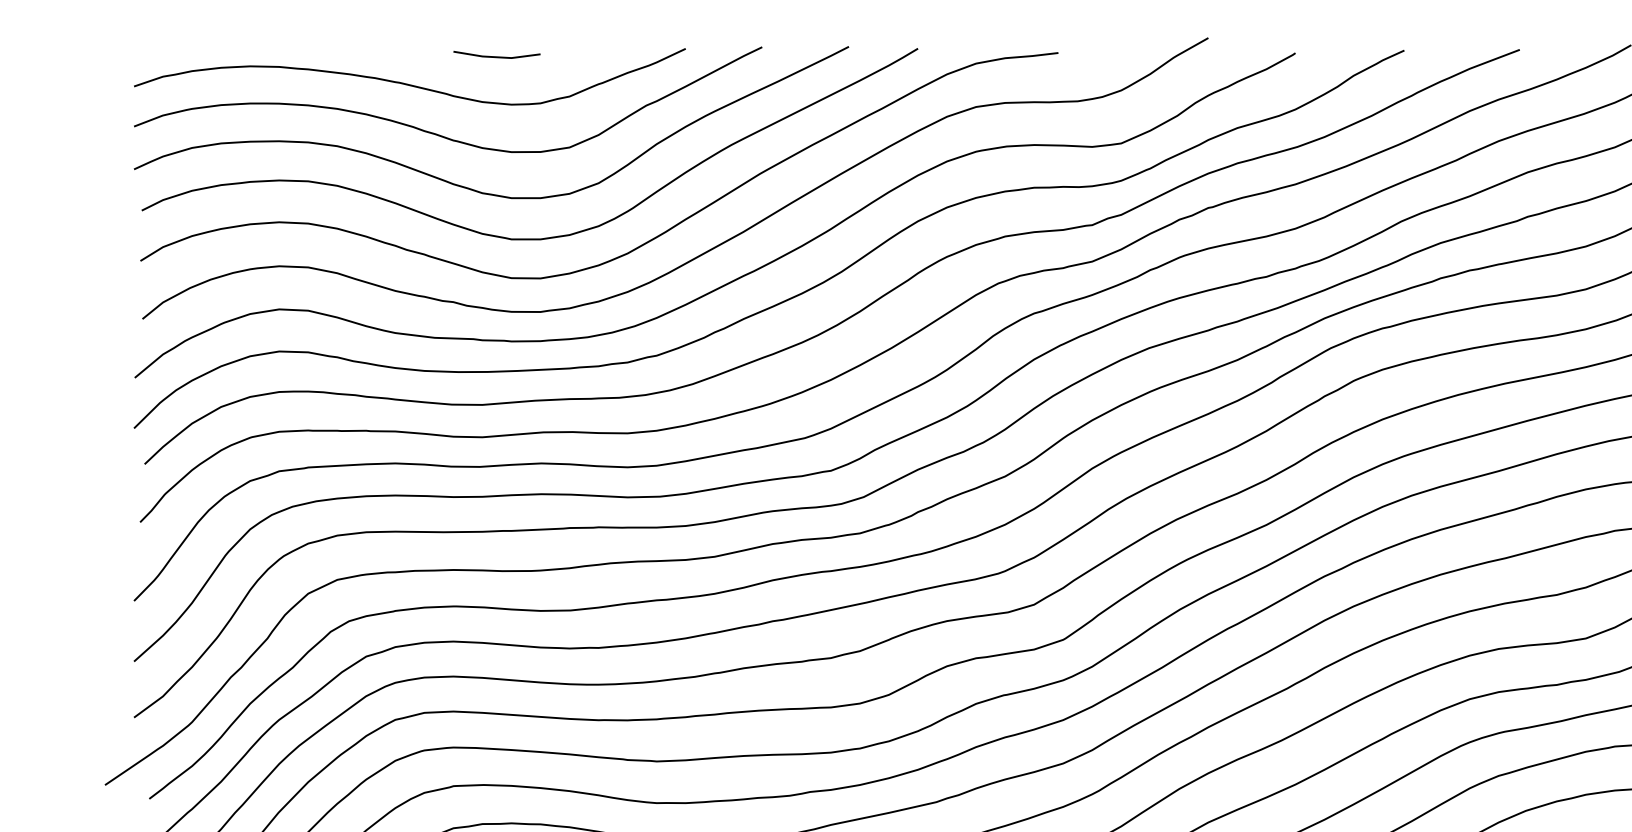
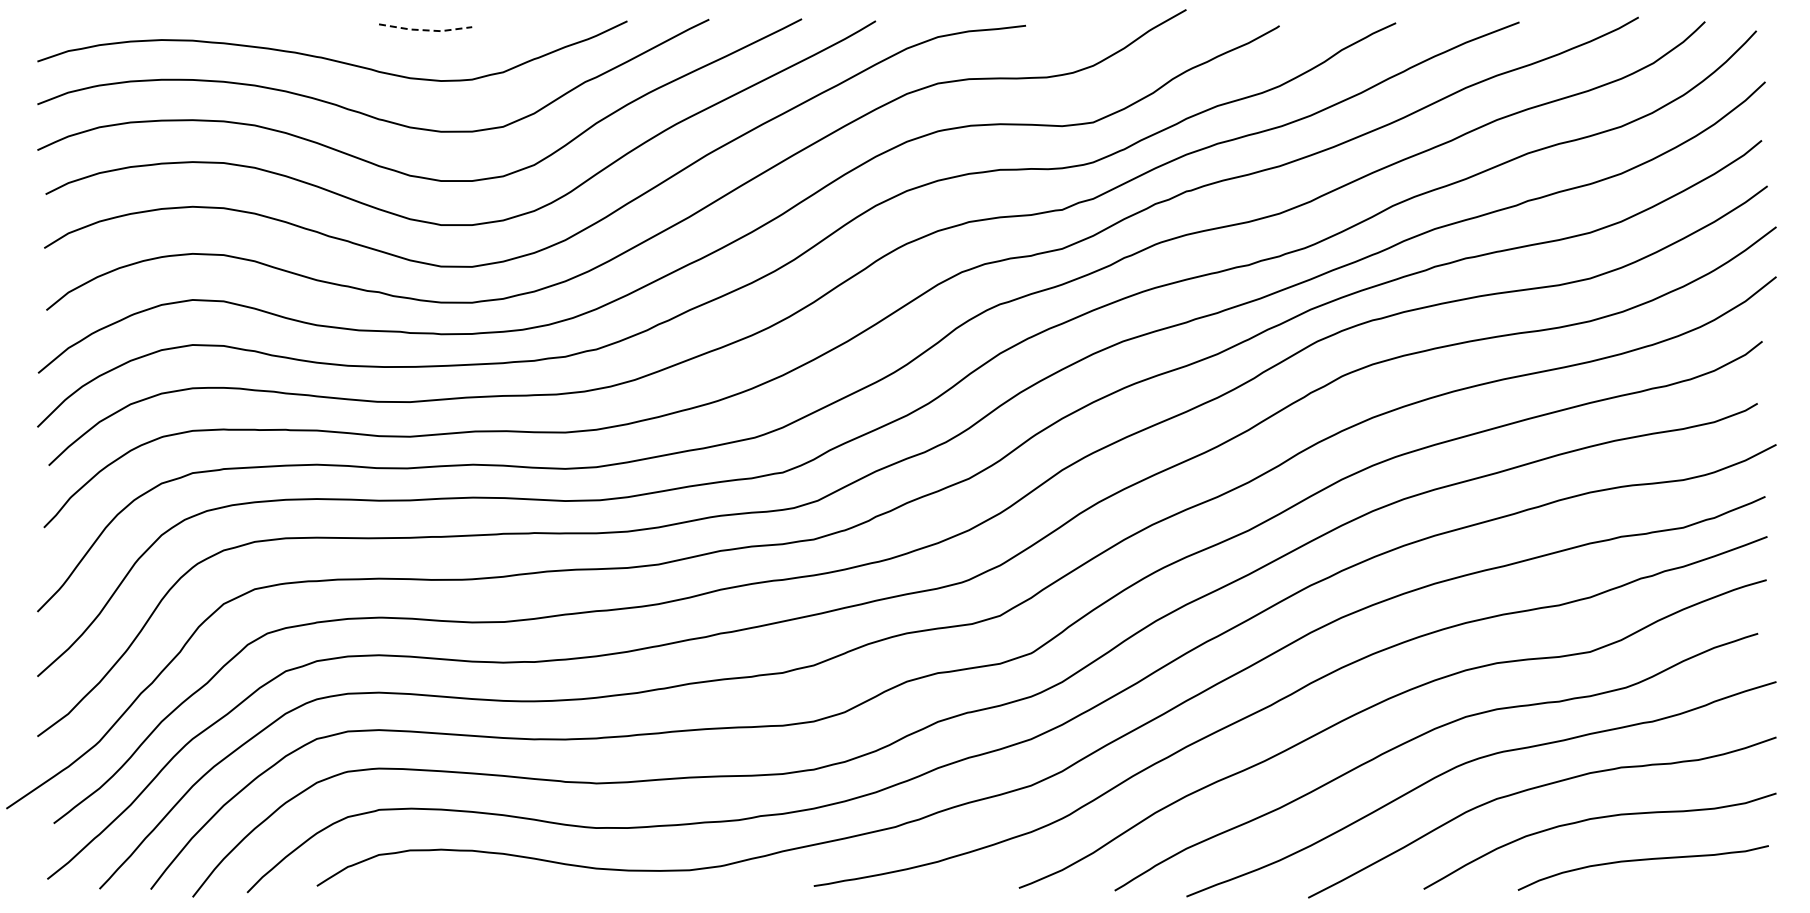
line: (496, 57) -> (425, 30), solid -> dashed

